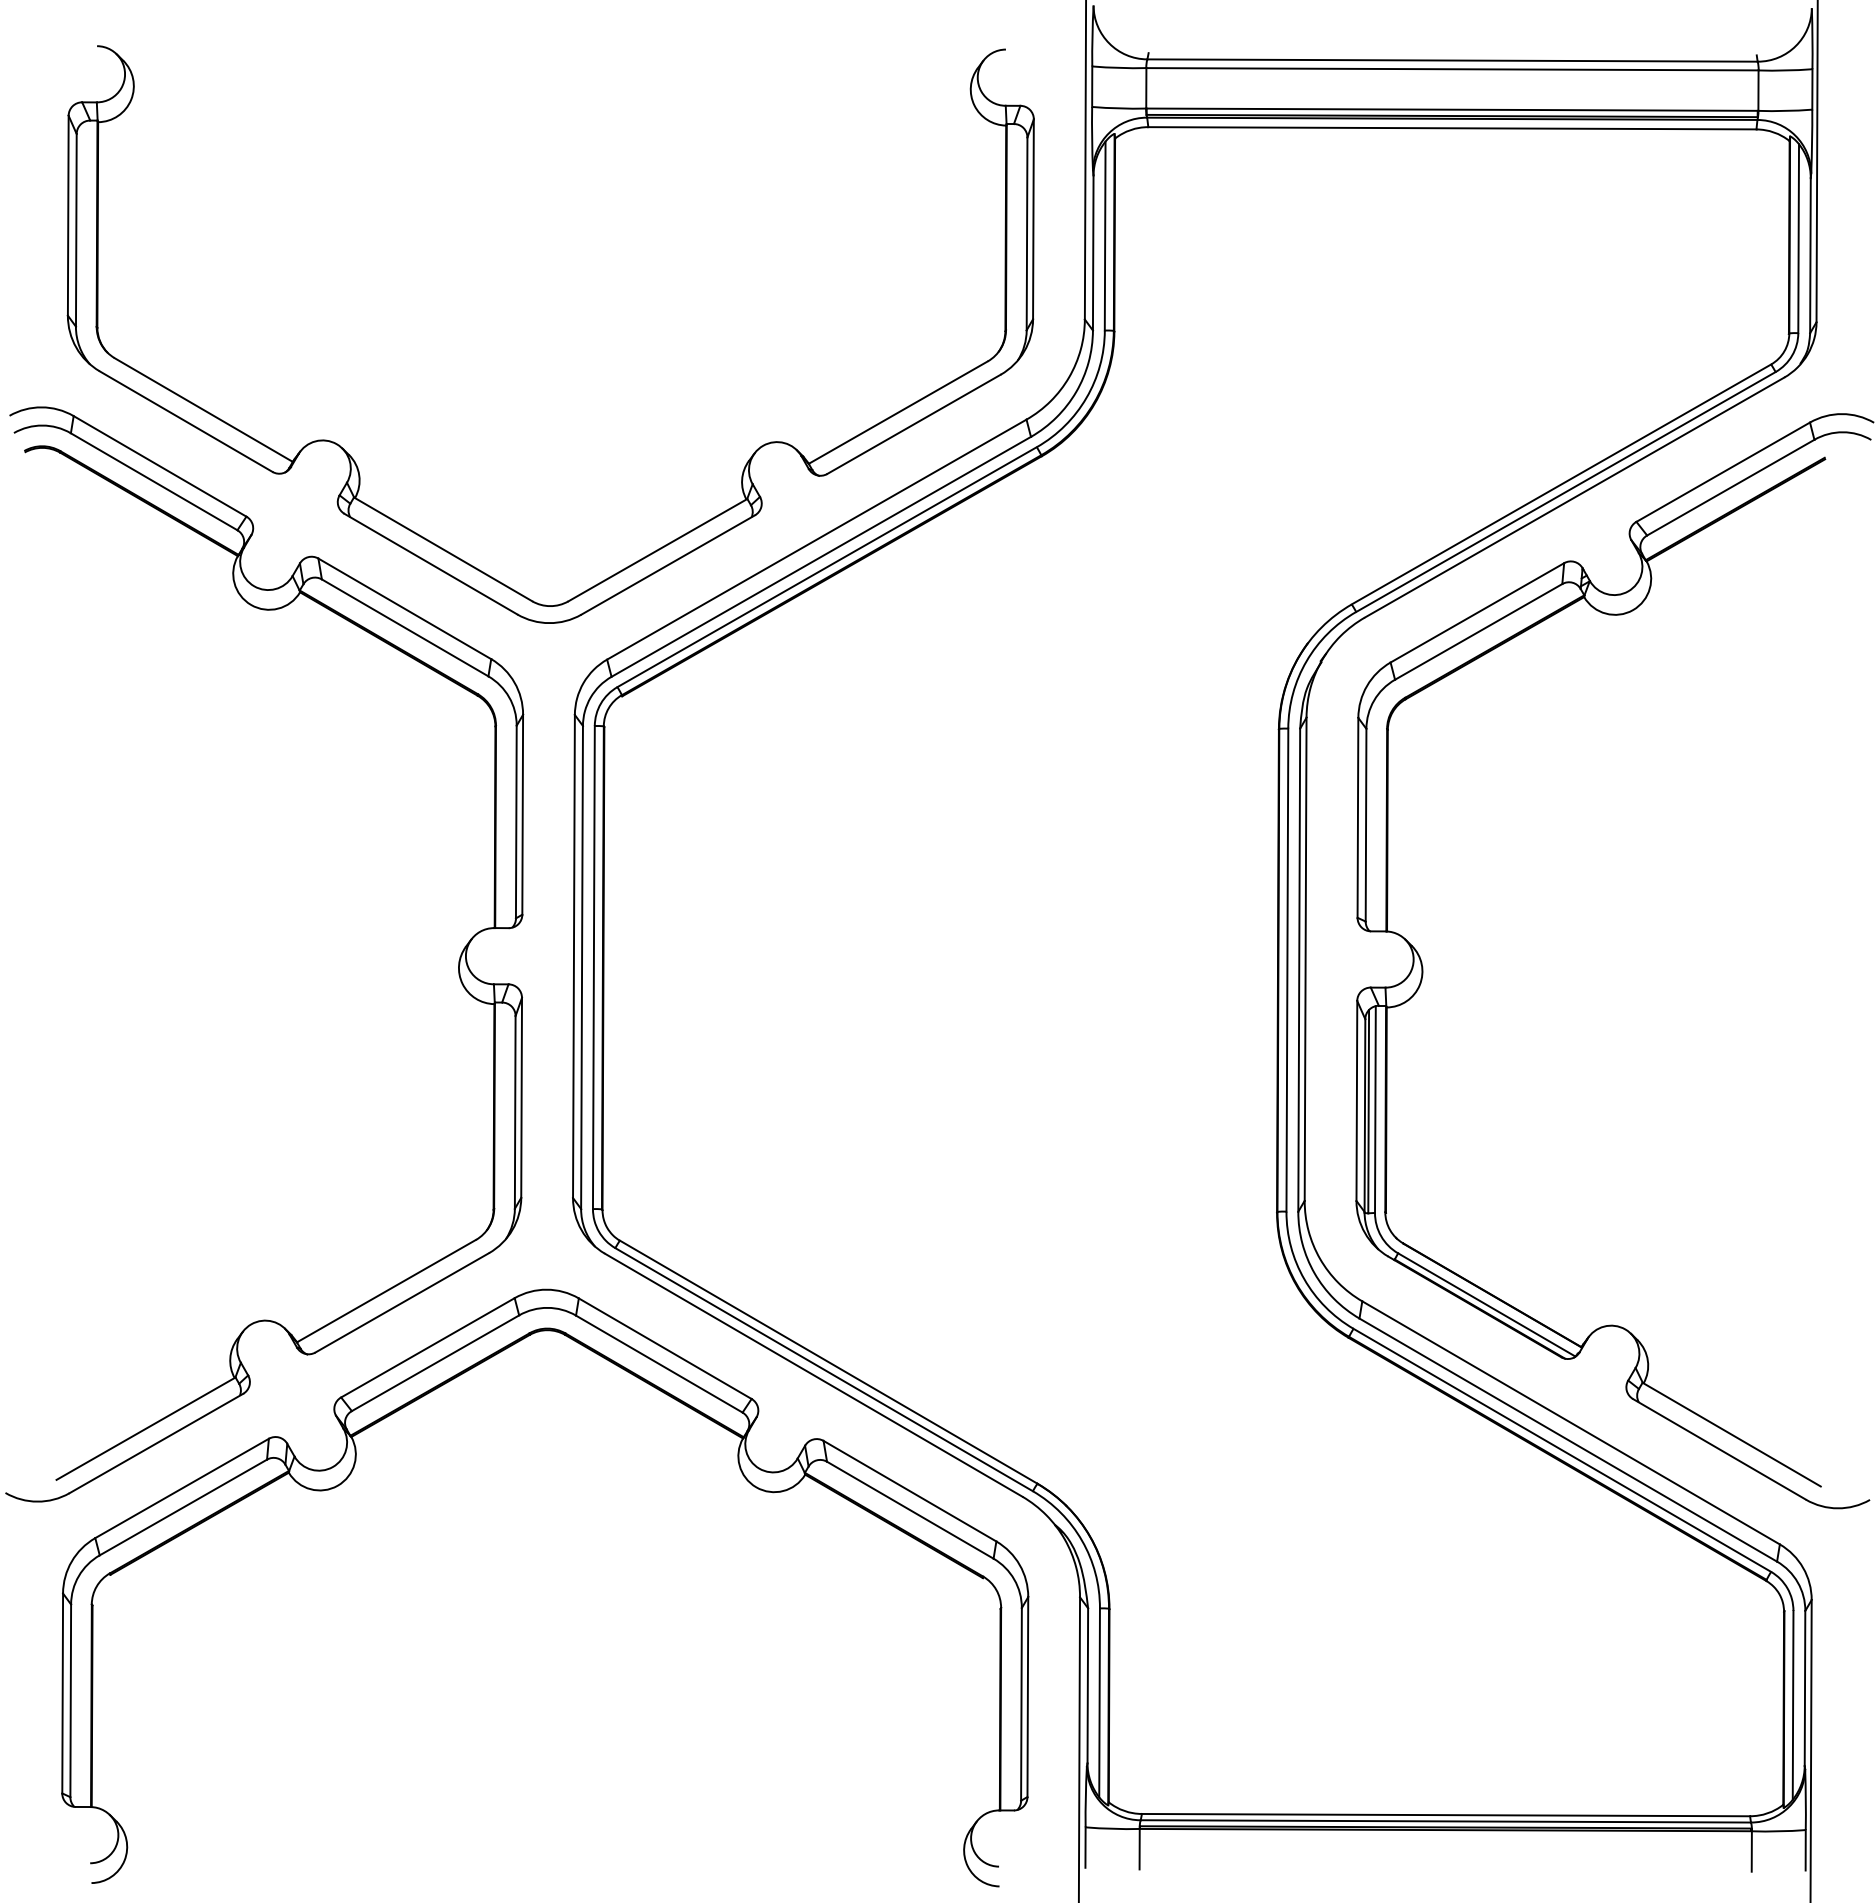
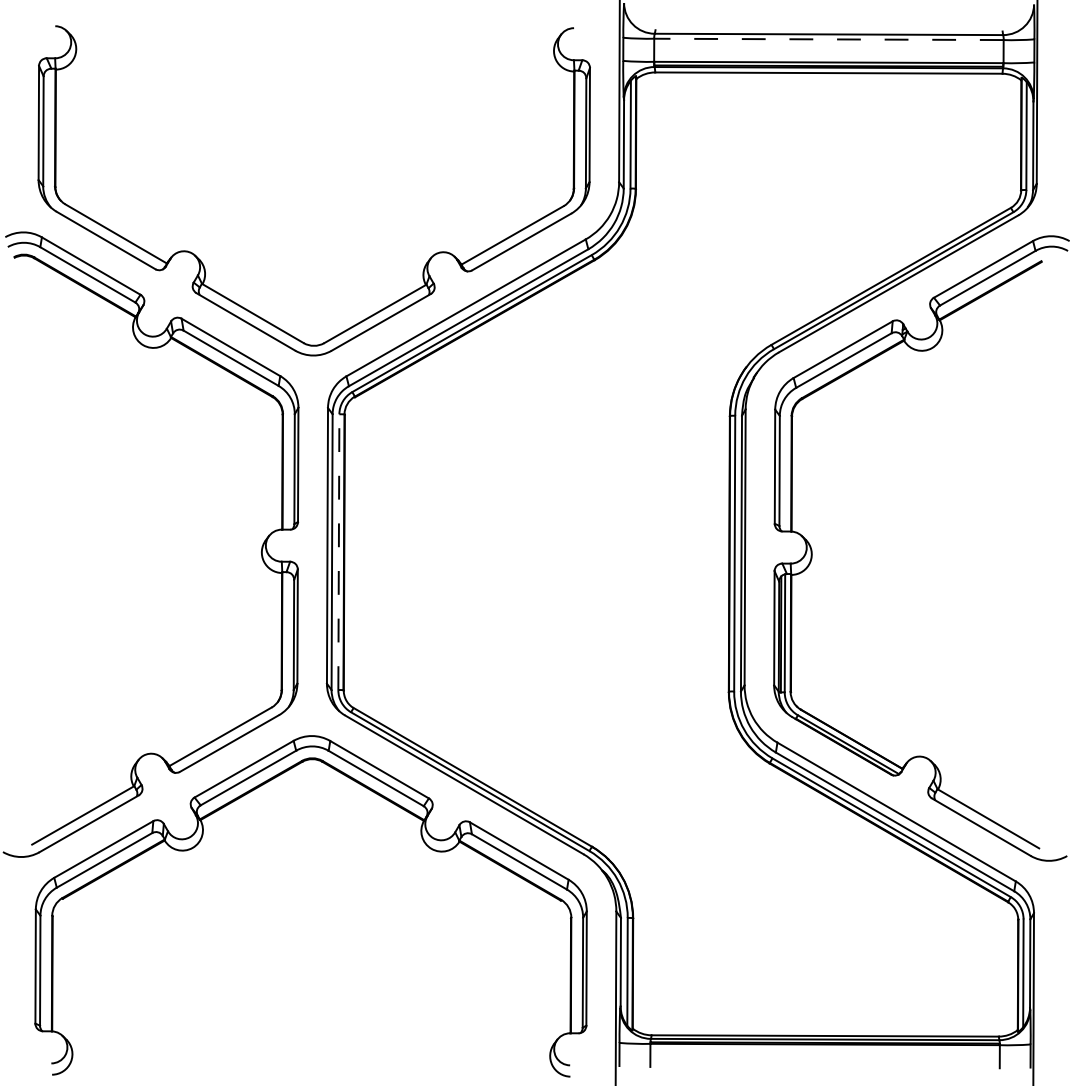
line: (1451, 69) -> (828, 39), solid -> dashed
line: (593, 968) -> (338, 552), solid -> dashed

